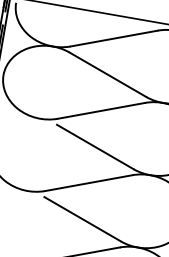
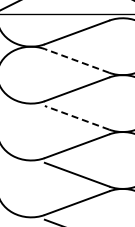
line: (107, 74) -> (76, 60), solid -> dashed
line: (94, 146) -> (76, 117), solid -> dashed

